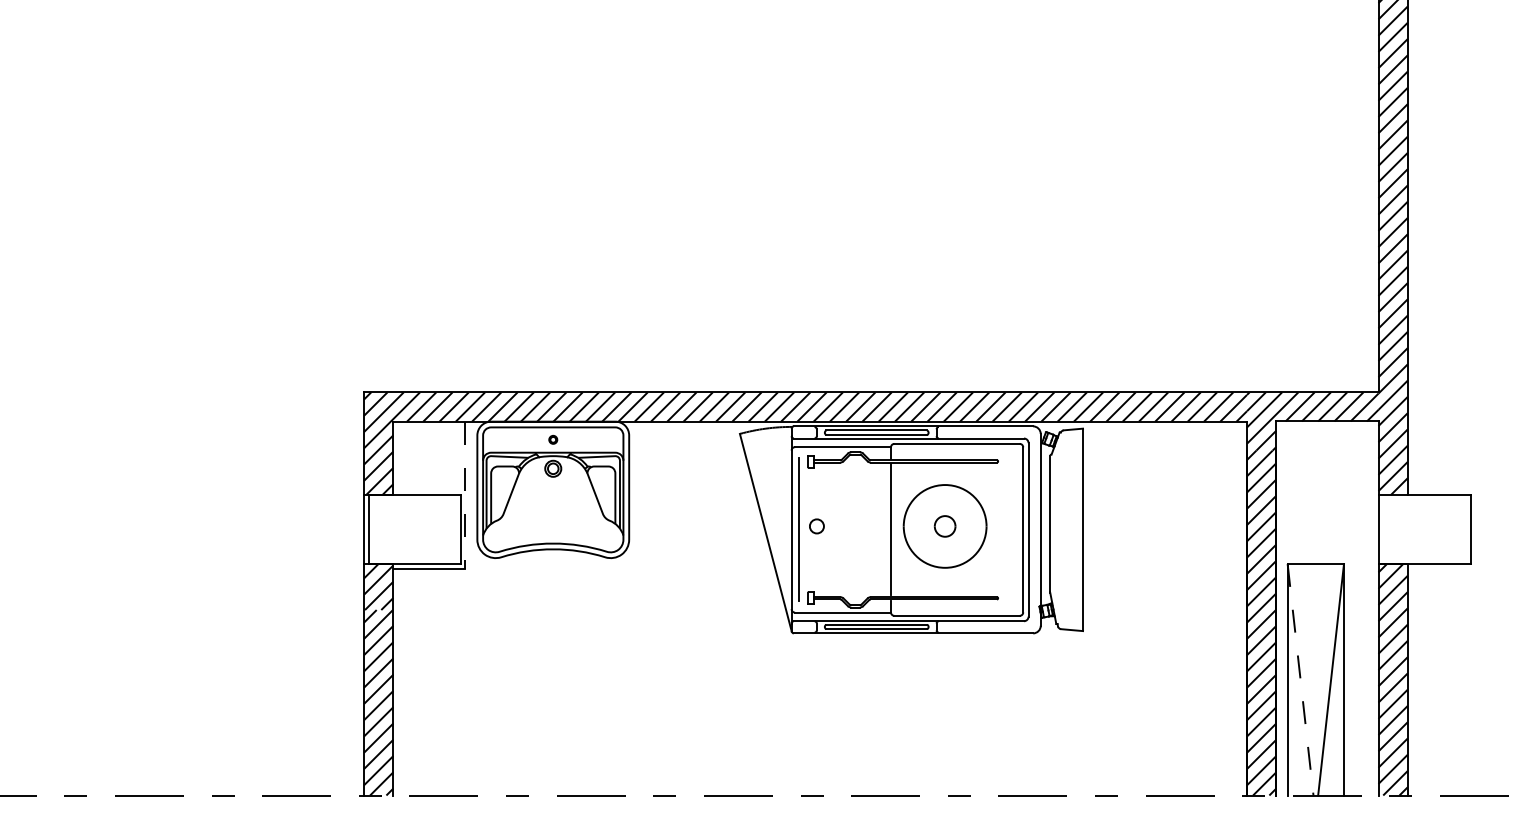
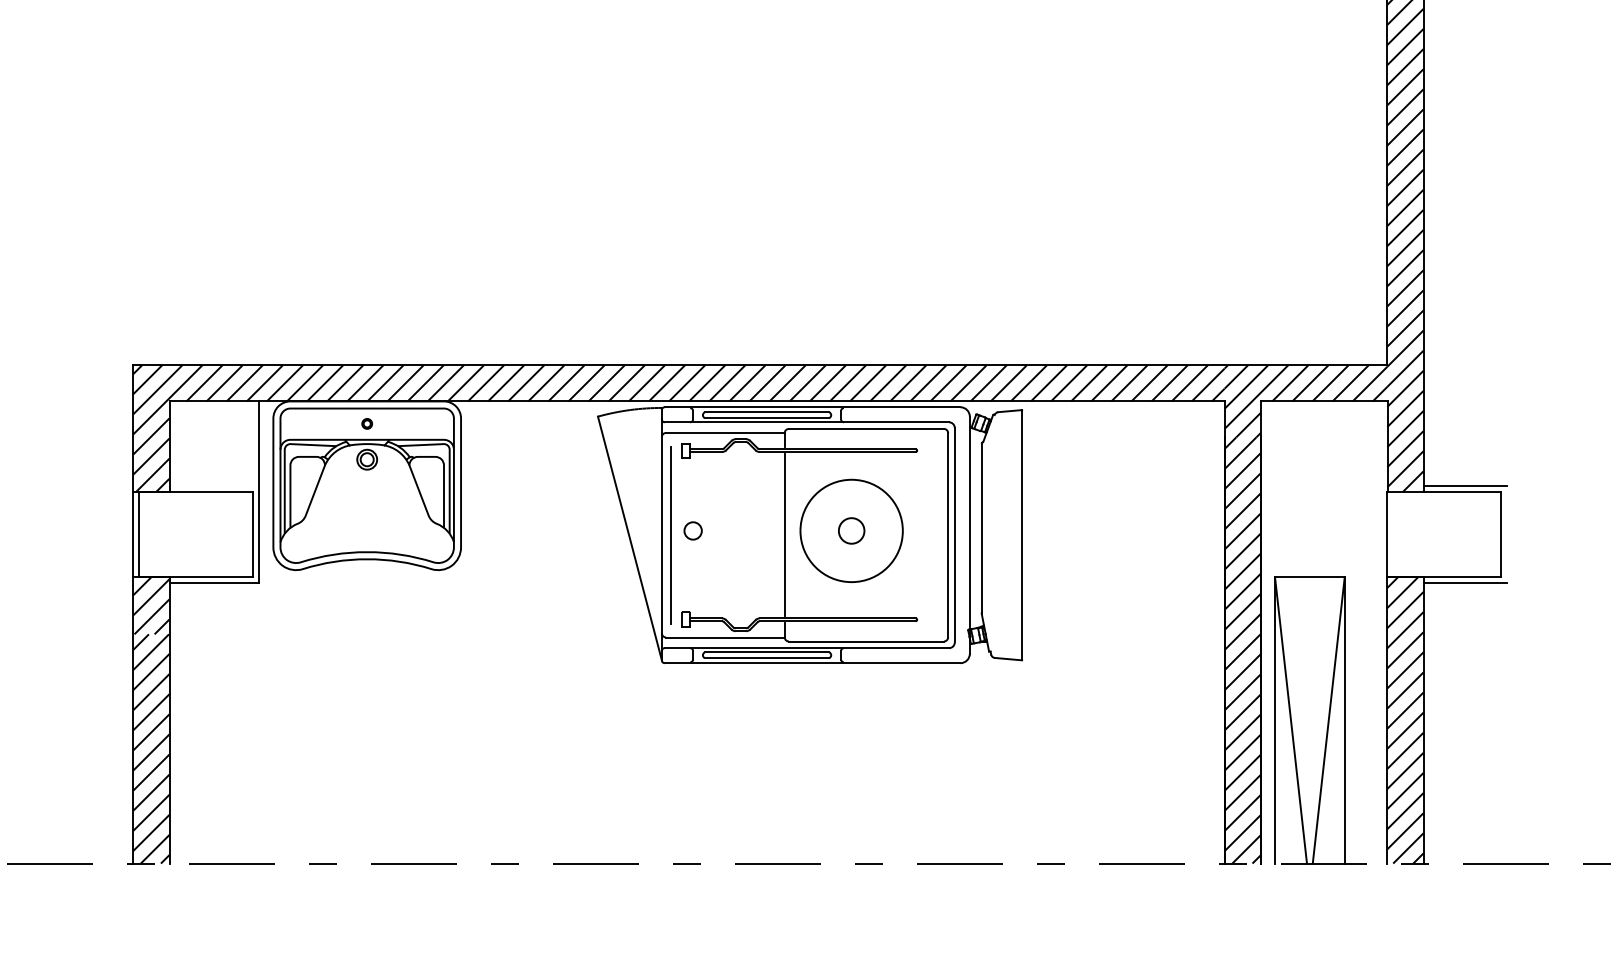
line: (1441, 490) -> (1465, 486), added
line: (465, 495) -> (258, 492), dashed -> solid
line: (1441, 568) -> (1465, 582), added
line: (1300, 680) -> (1290, 721), dashed -> solid

